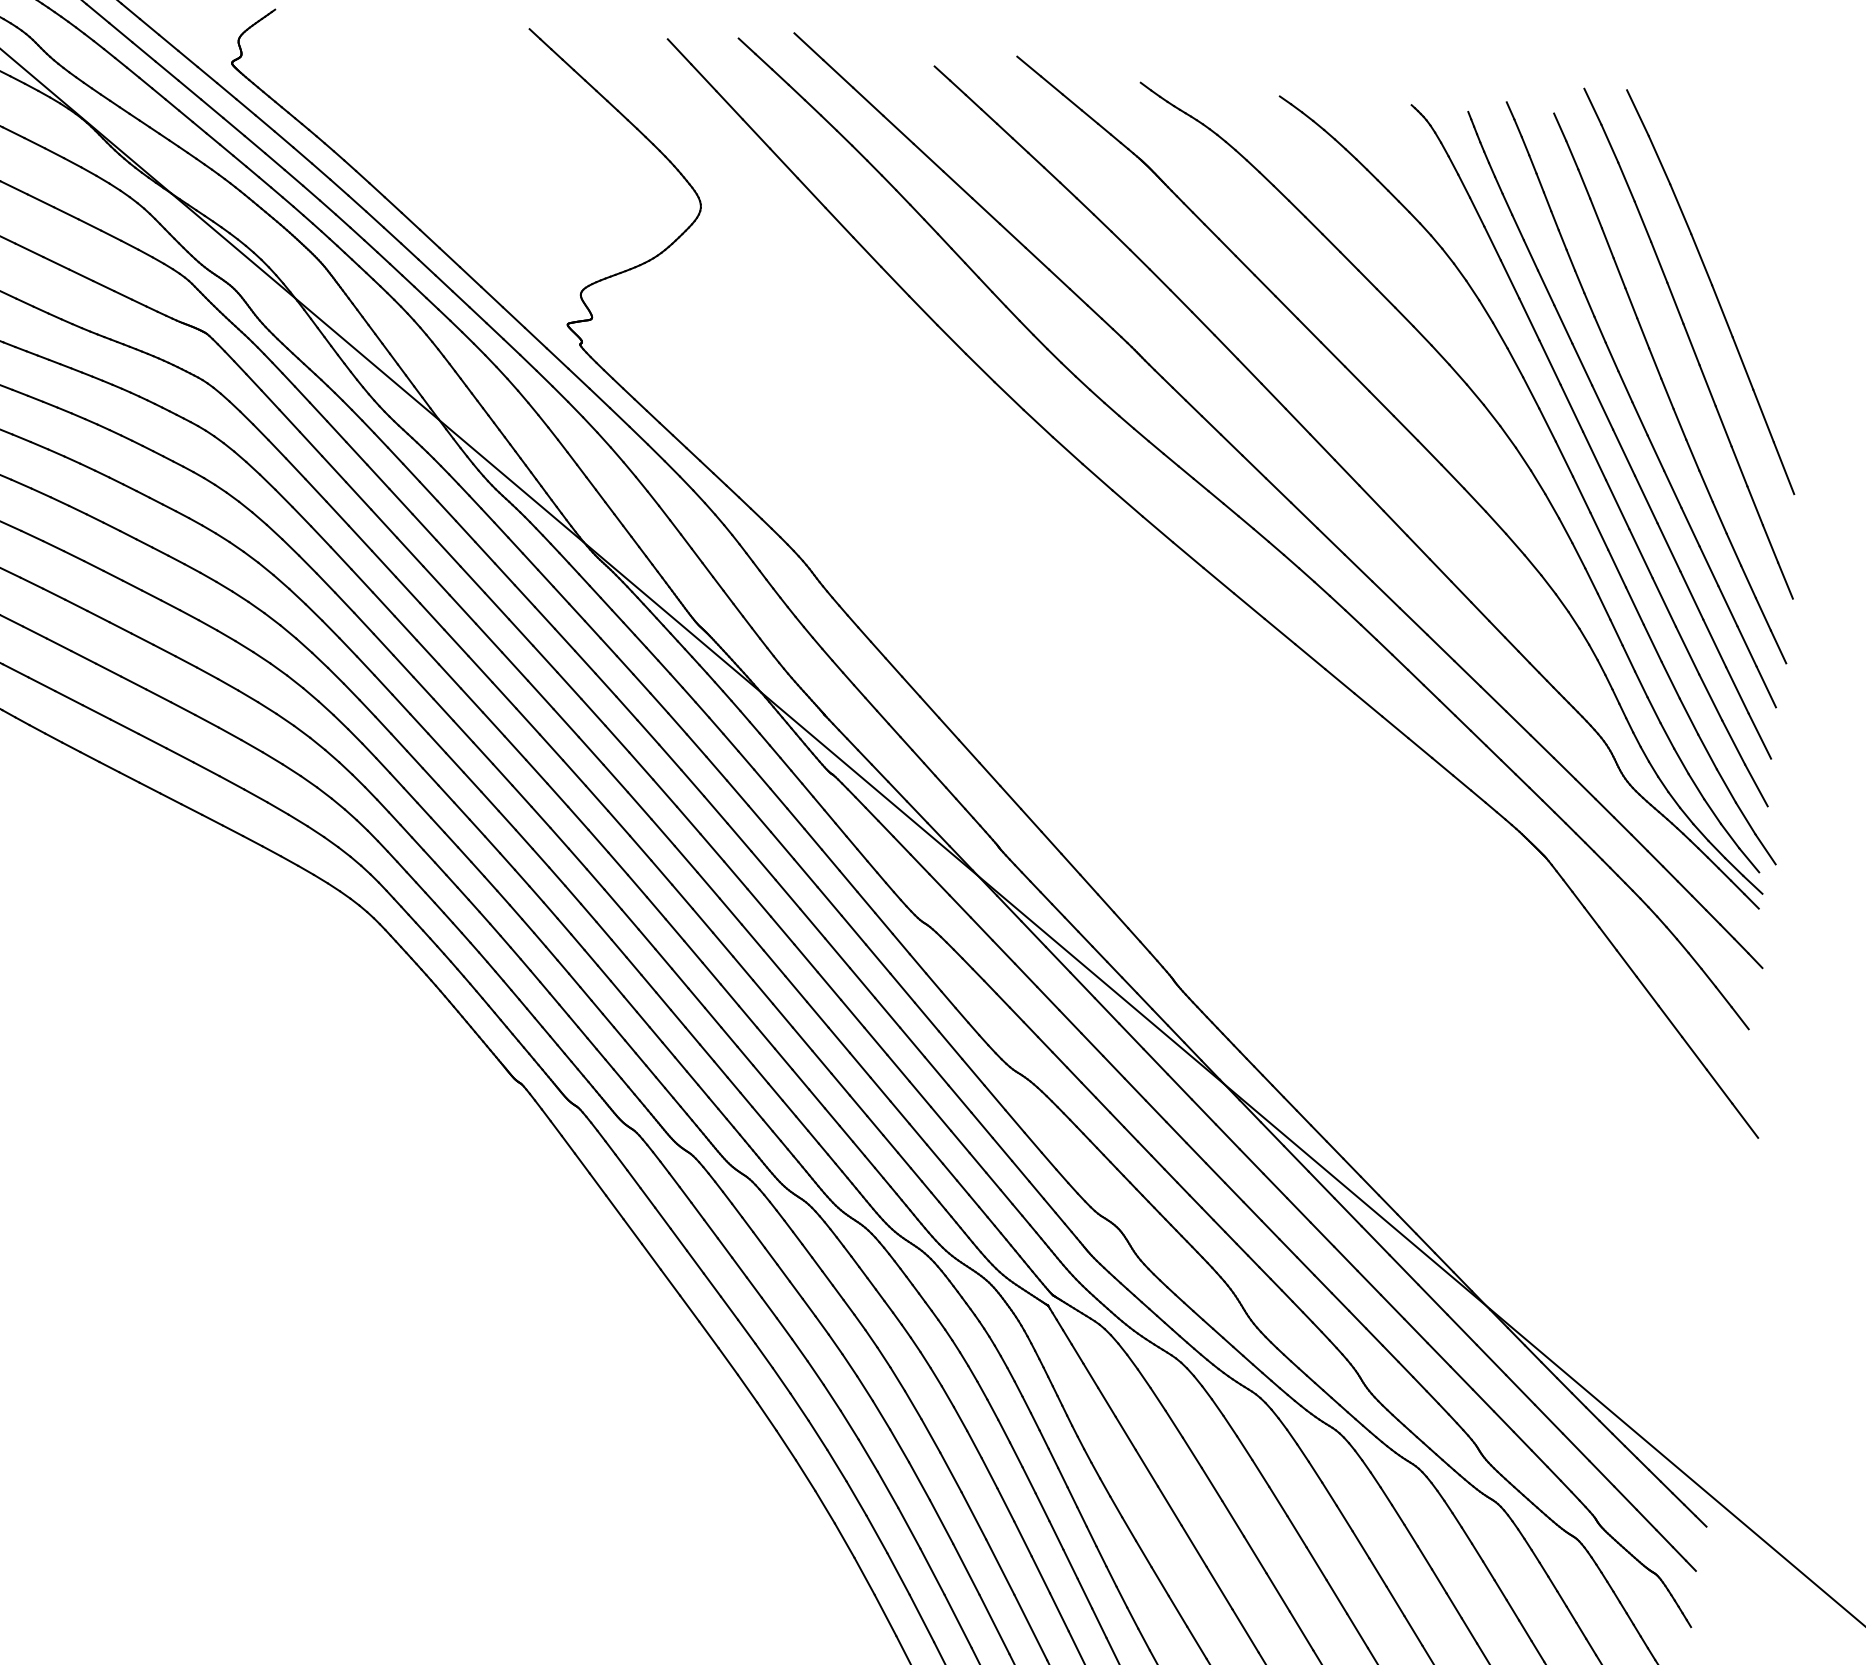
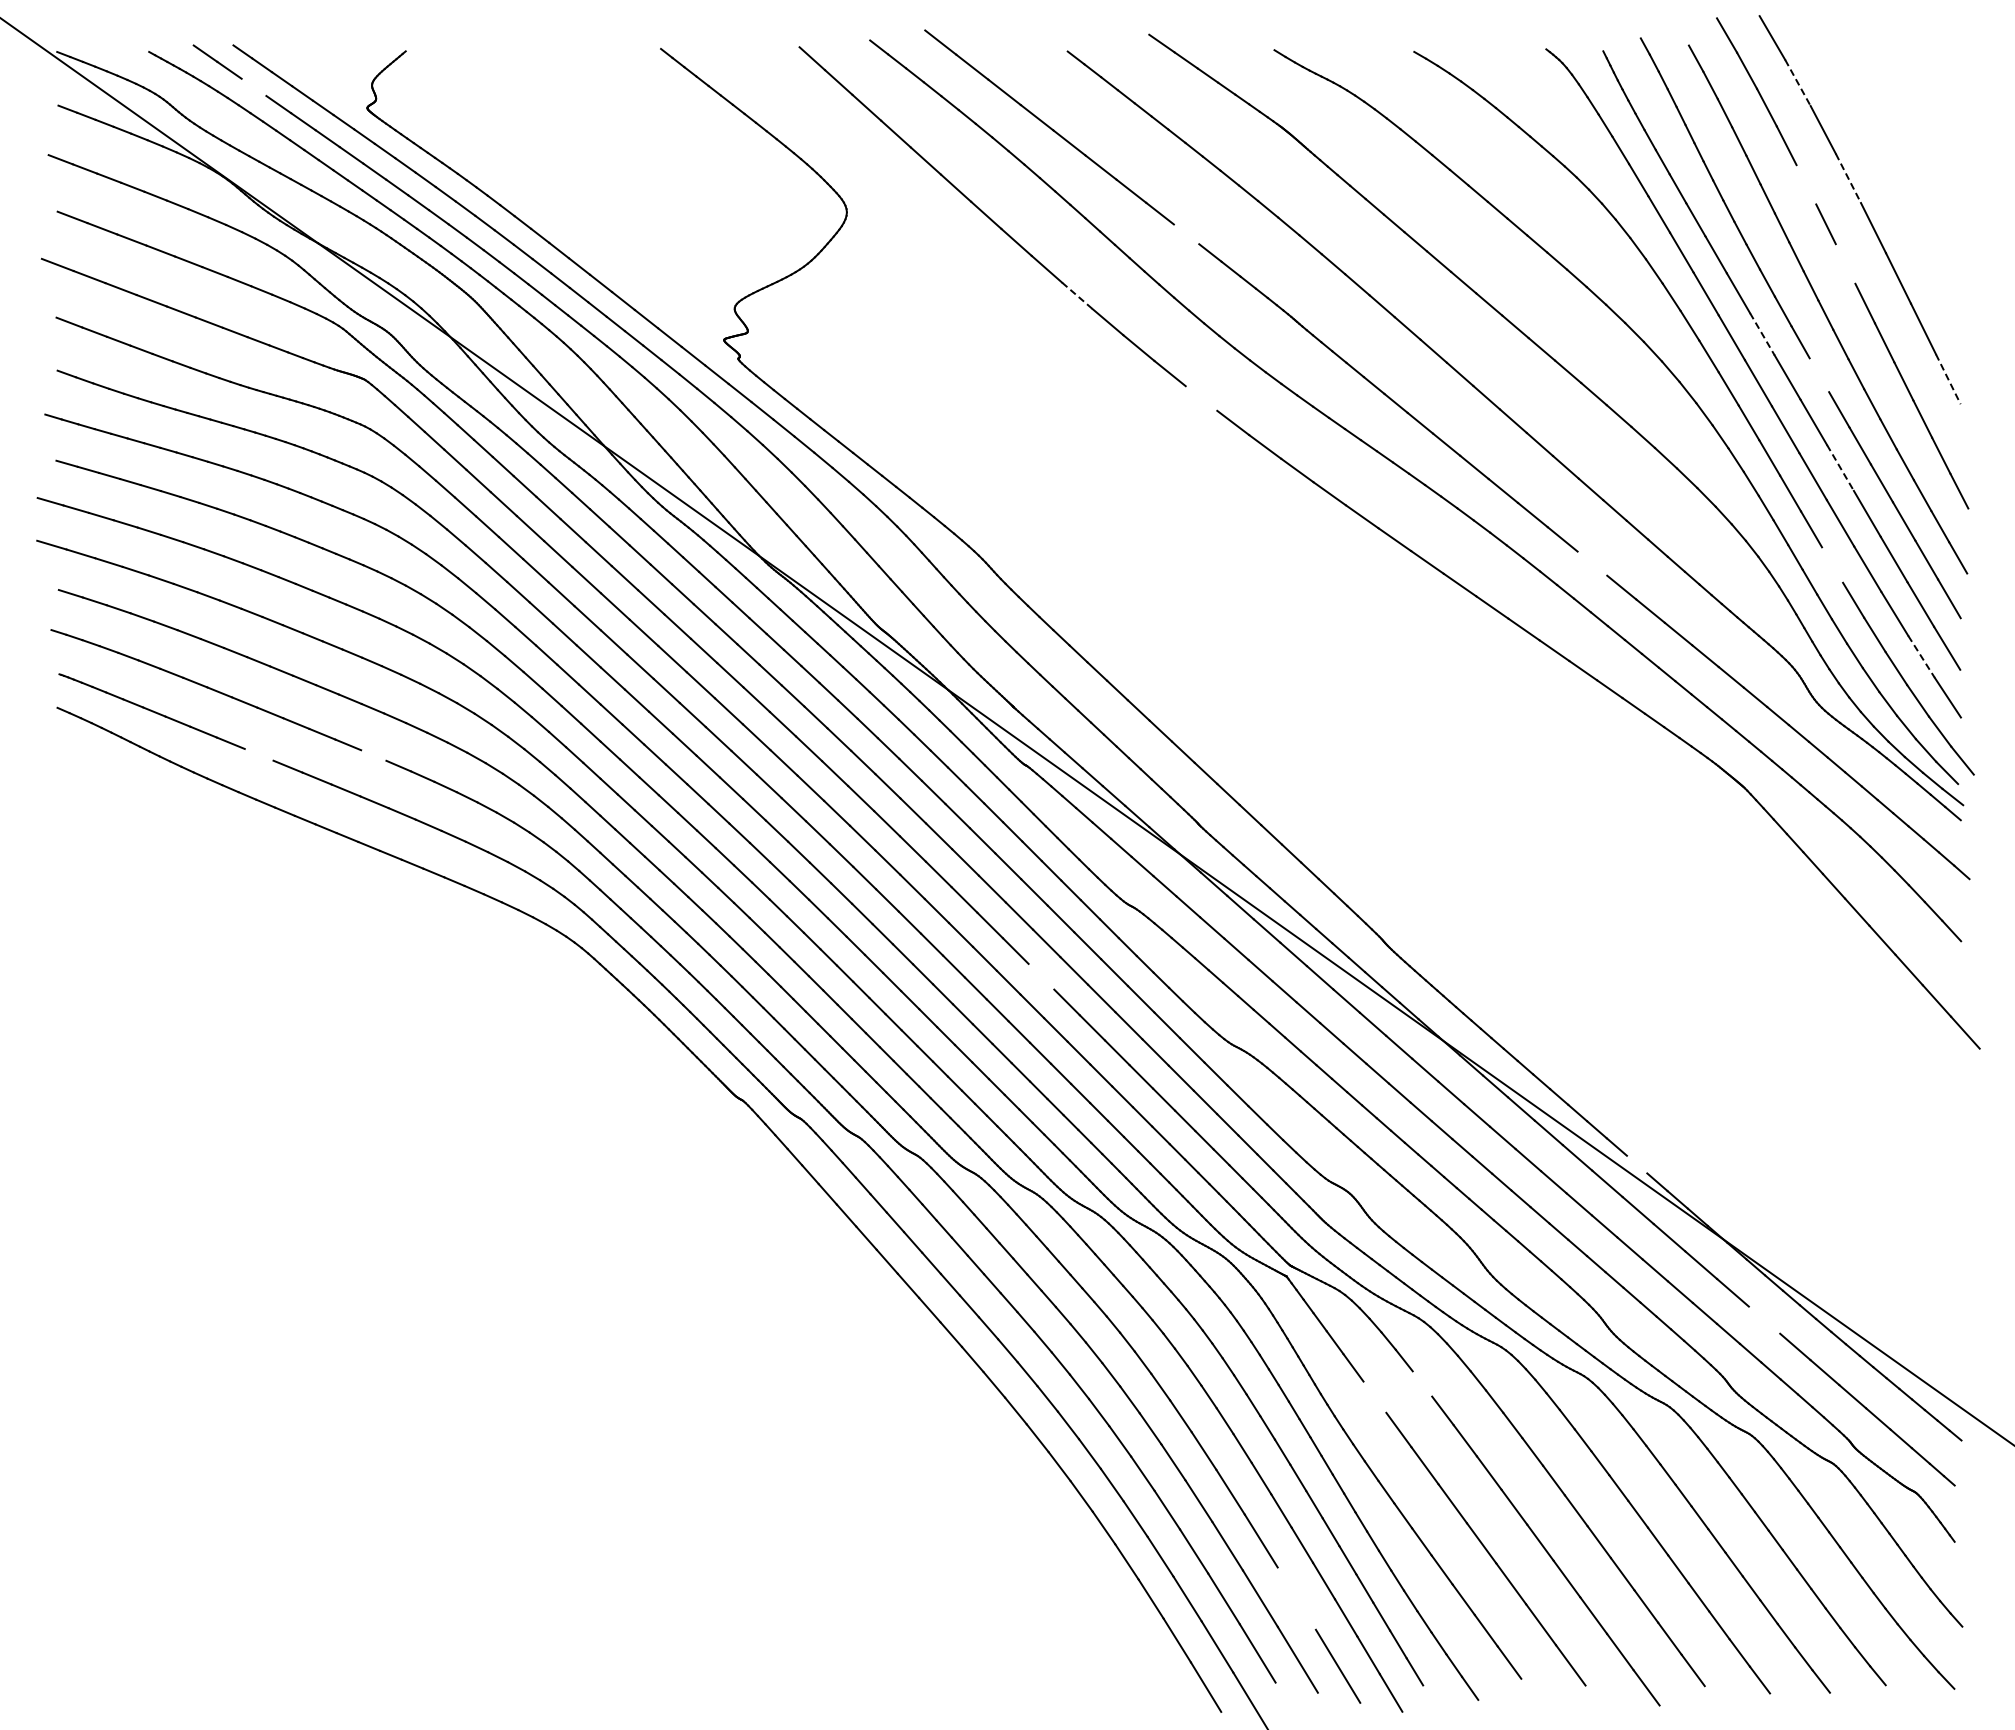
line: (120, 31) -> (253, 86), removed
line: (1660, 160) -> (1798, 83), solid -> dashed
line: (1037, 258) -> (1186, 234), removed
line: (1701, 259) -> (1848, 178), solid -> dashed
line: (1659, 262) -> (1806, 184), removed
line: (923, 311) -> (1077, 296), solid -> dashed
line: (1691, 344) -> (1845, 263), removed
line: (1602, 407) -> (1762, 334), solid -> dashed
line: (1038, 423) -> (1201, 398), removed
line: (1655, 453) -> (1819, 375), removed
line: (1784, 468) -> (1948, 379), solid -> dashed
line: (1669, 546) -> (1840, 467), solid -> dashed
line: (1413, 621) -> (1592, 563), removed
line: (1652, 642) -> (1832, 564), removed
line: (68, 697) -> (258, 754), removed
line: (182, 708) -> (373, 755), removed
line: (1733, 742) -> (1921, 656), solid -> dashed
line: (829, 985) -> (1041, 976), removed
line: (1406, 1223) -> (1636, 1164), removed
line: (1520, 1389) -> (1764, 1319), removed
line: (1174, 1423) -> (1422, 1383), removed
line: (1125, 1432) -> (1374, 1396), removed
line: (1030, 1627) -> (1296, 1598), removed

